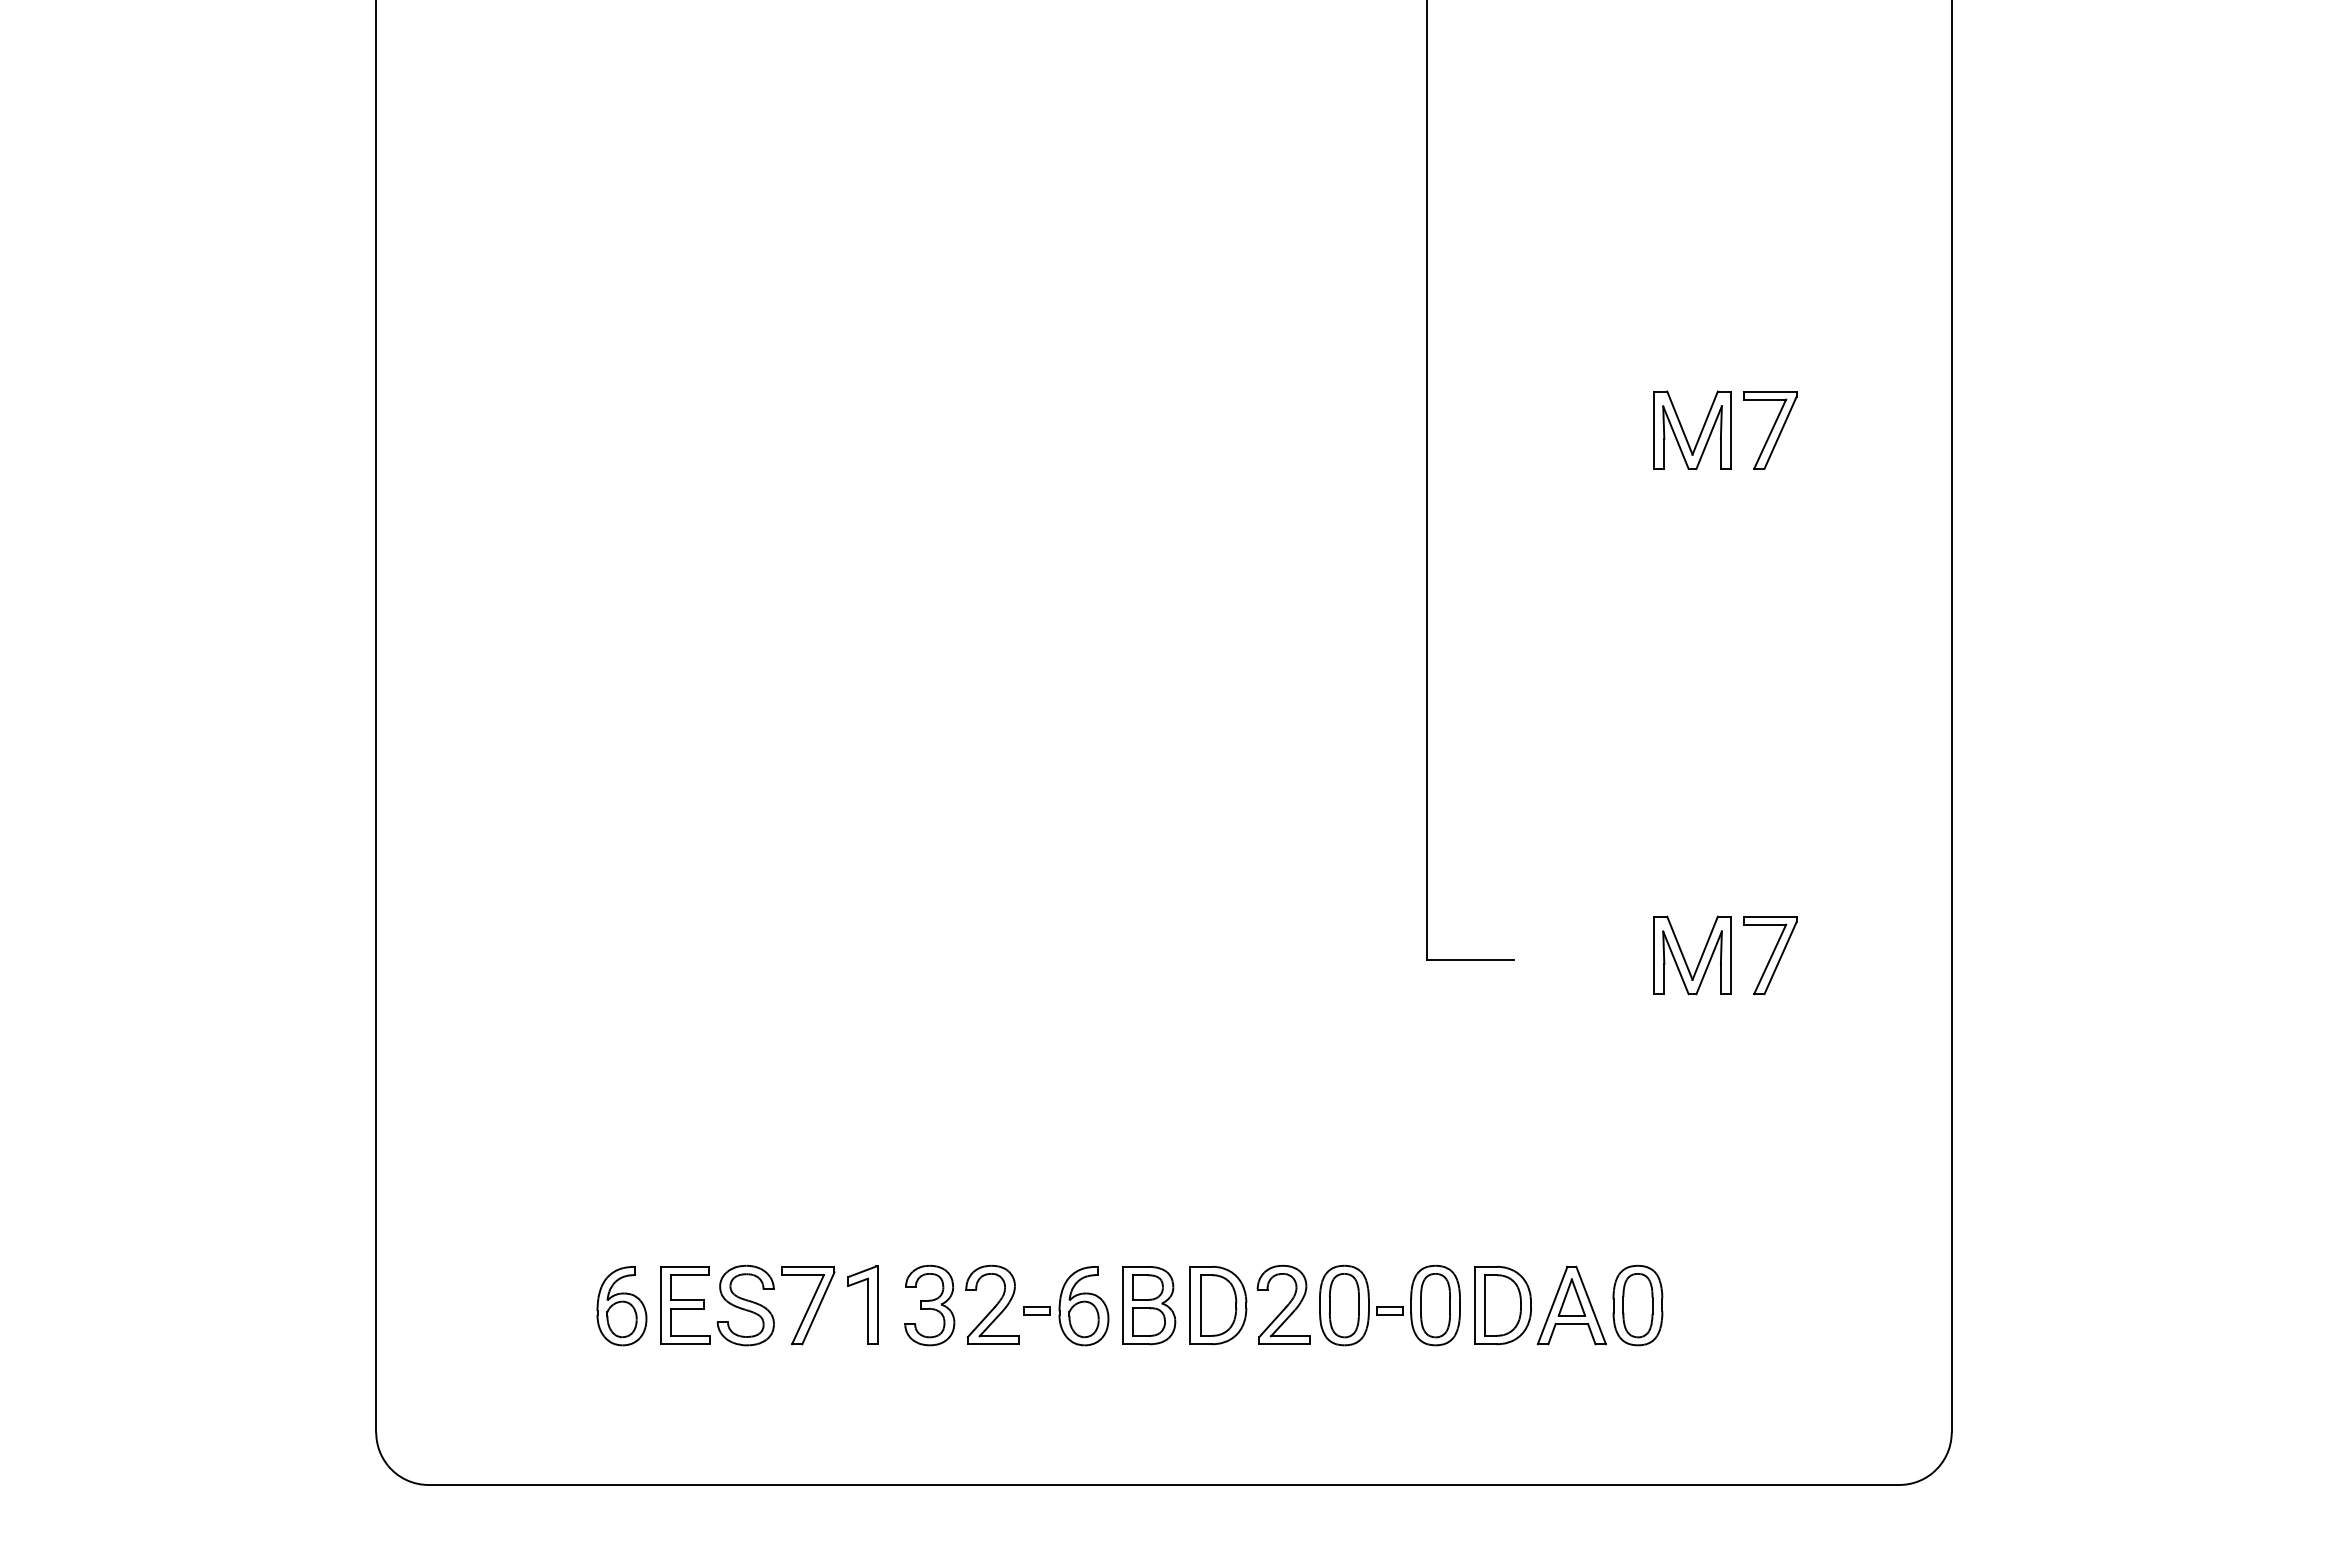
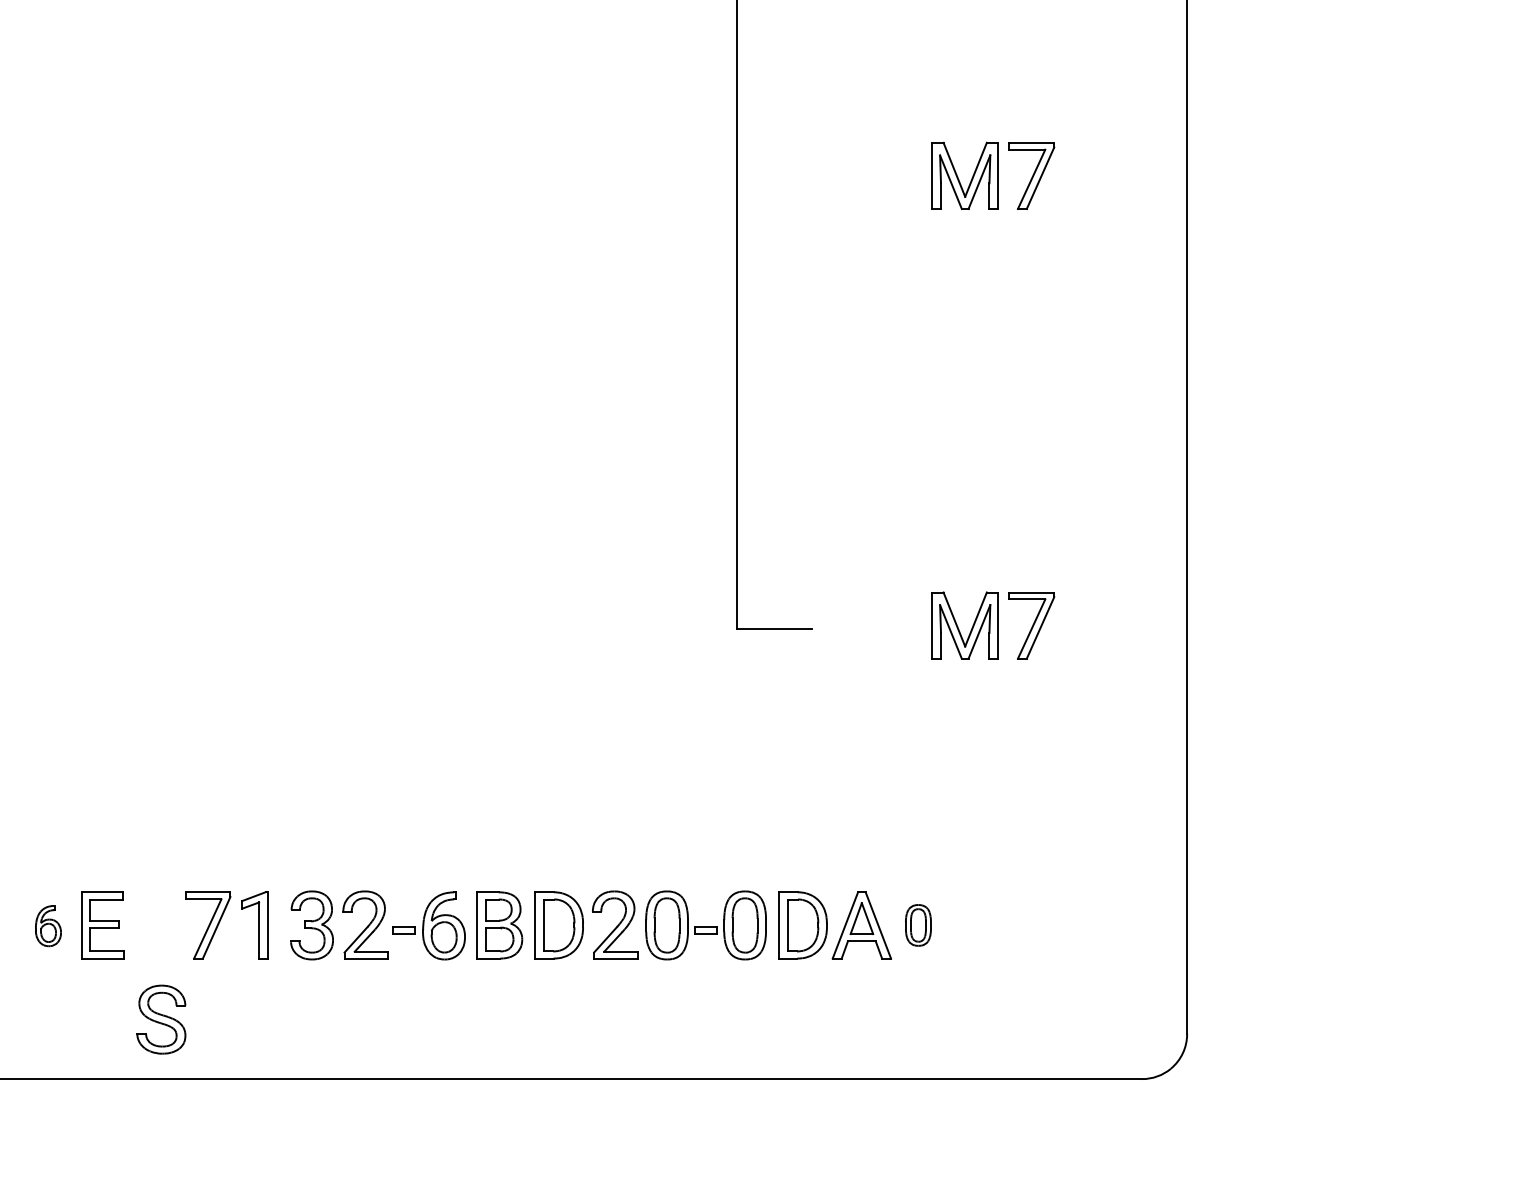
part: (745, 1305) -> (161, 1019), moved
part: (1637, 1305) -> (918, 925), size x0.6
part: (621, 1306) -> (48, 926), size x0.6

